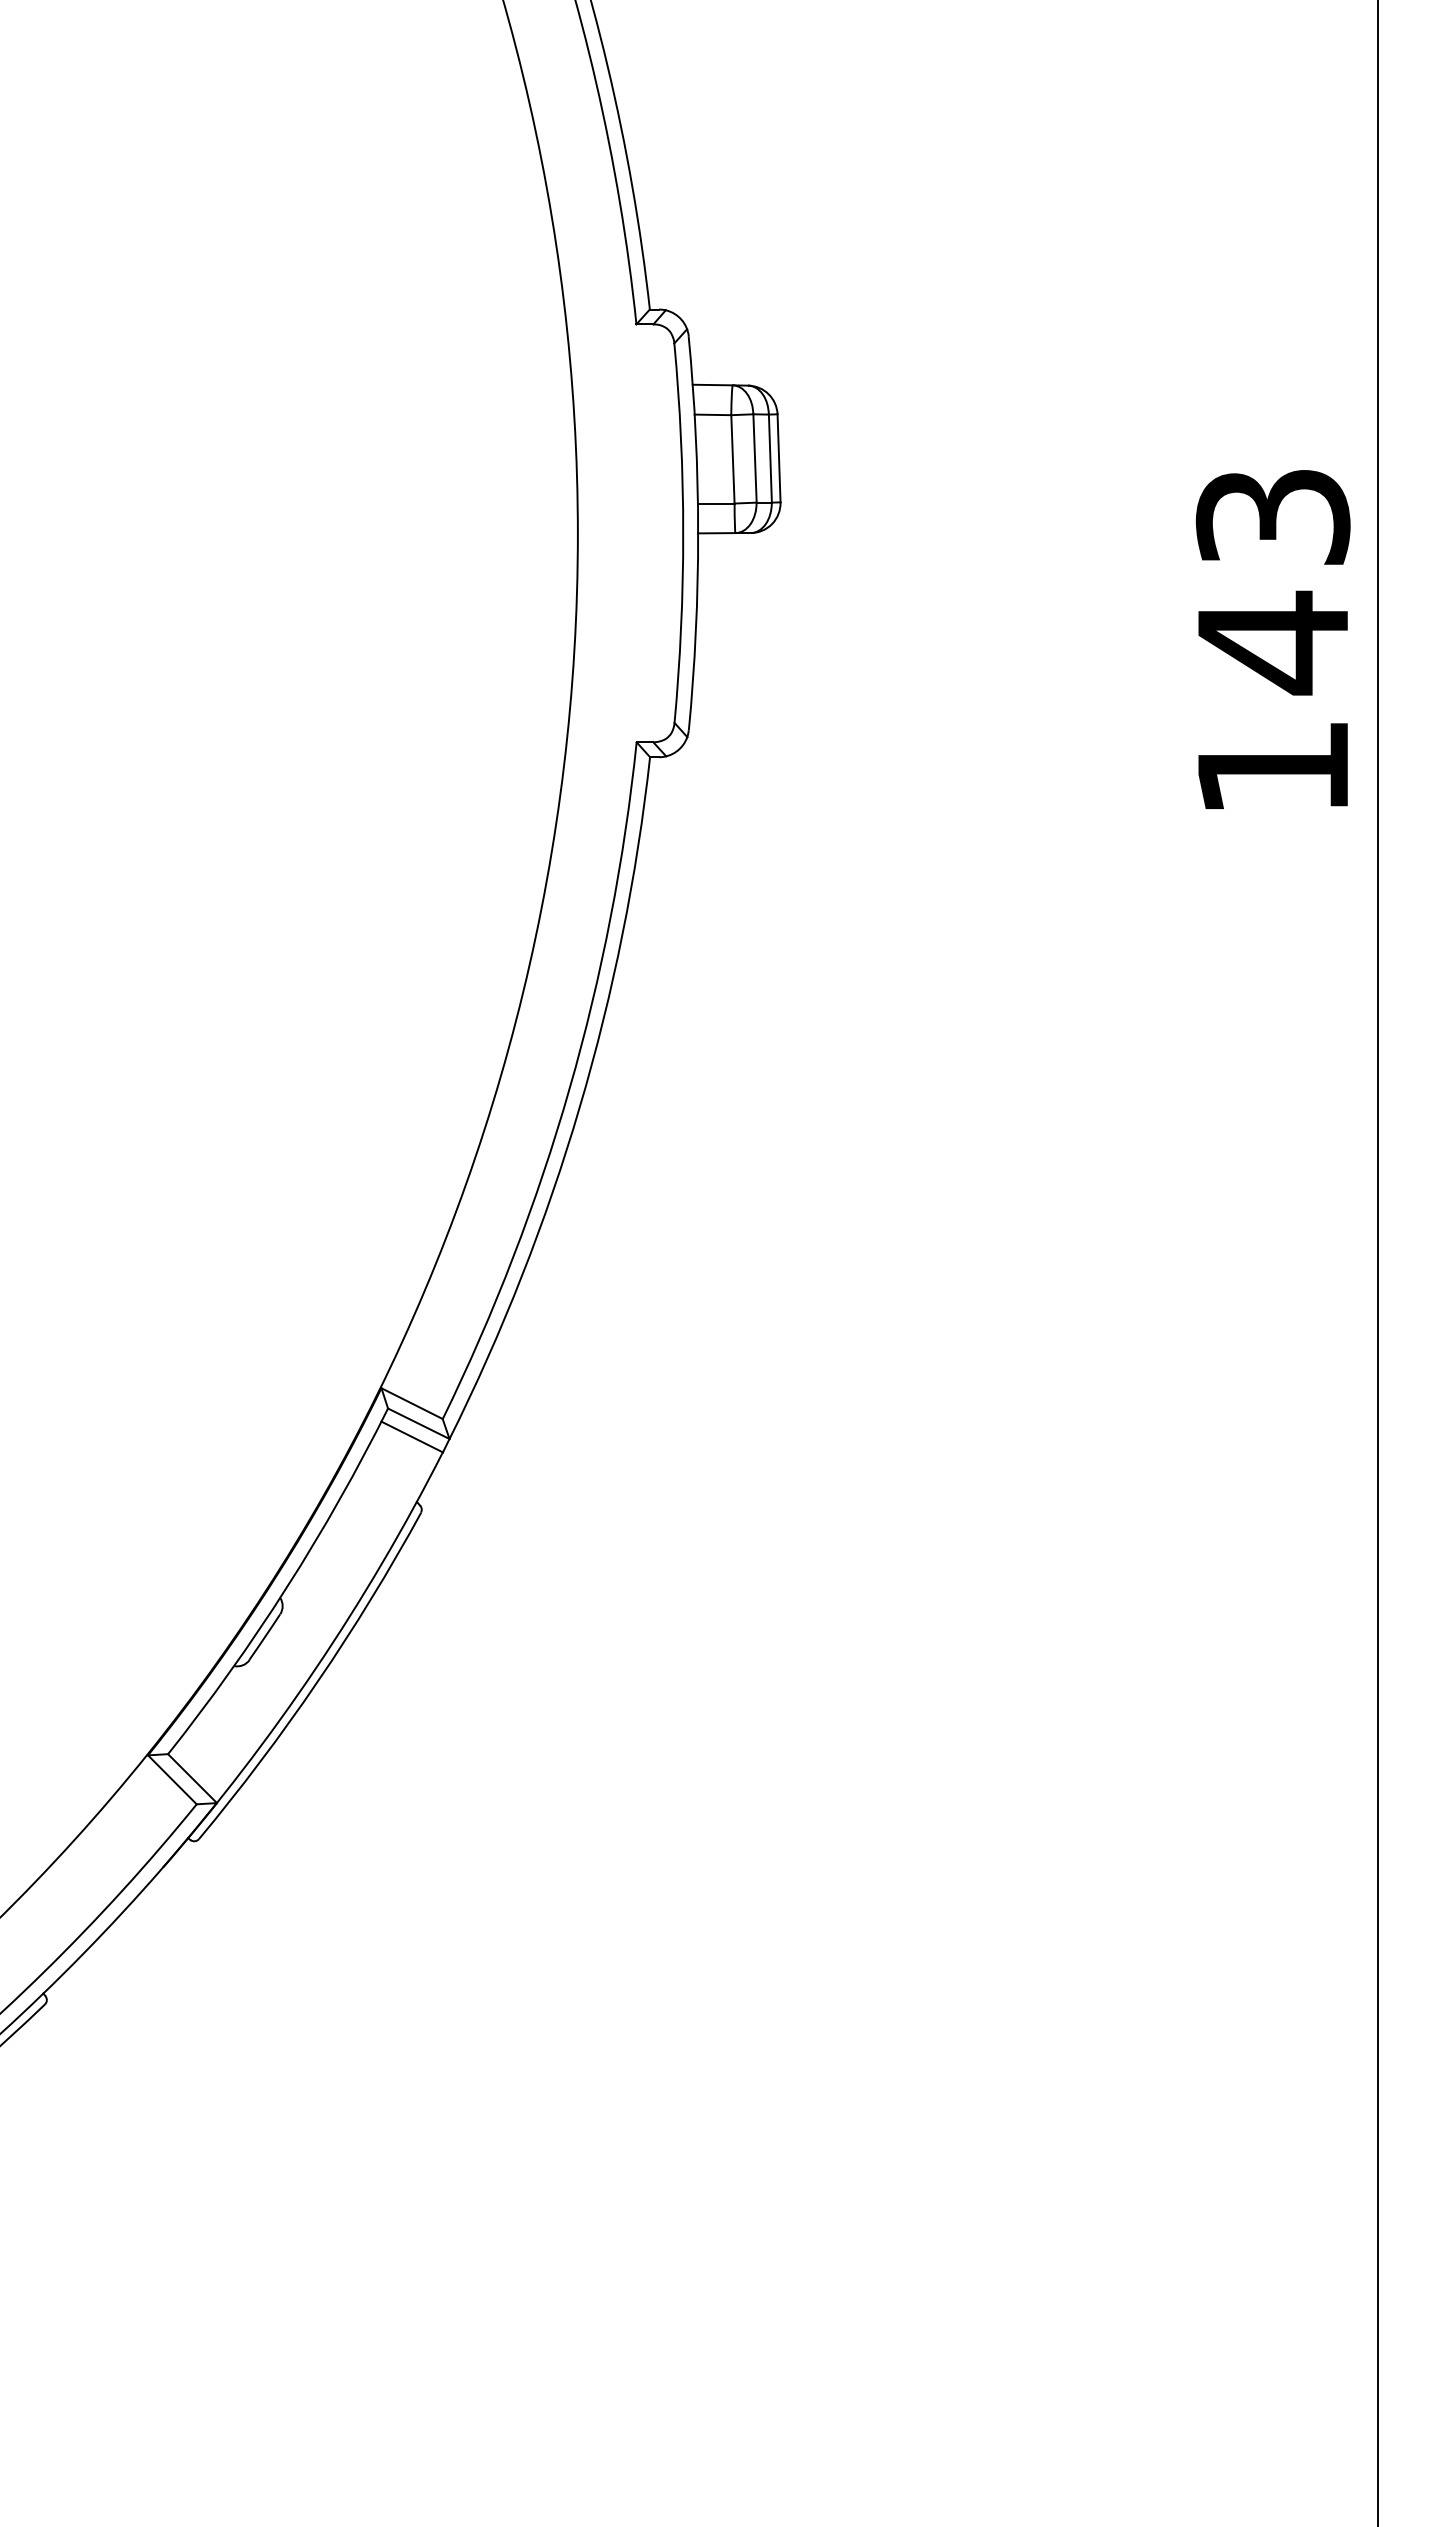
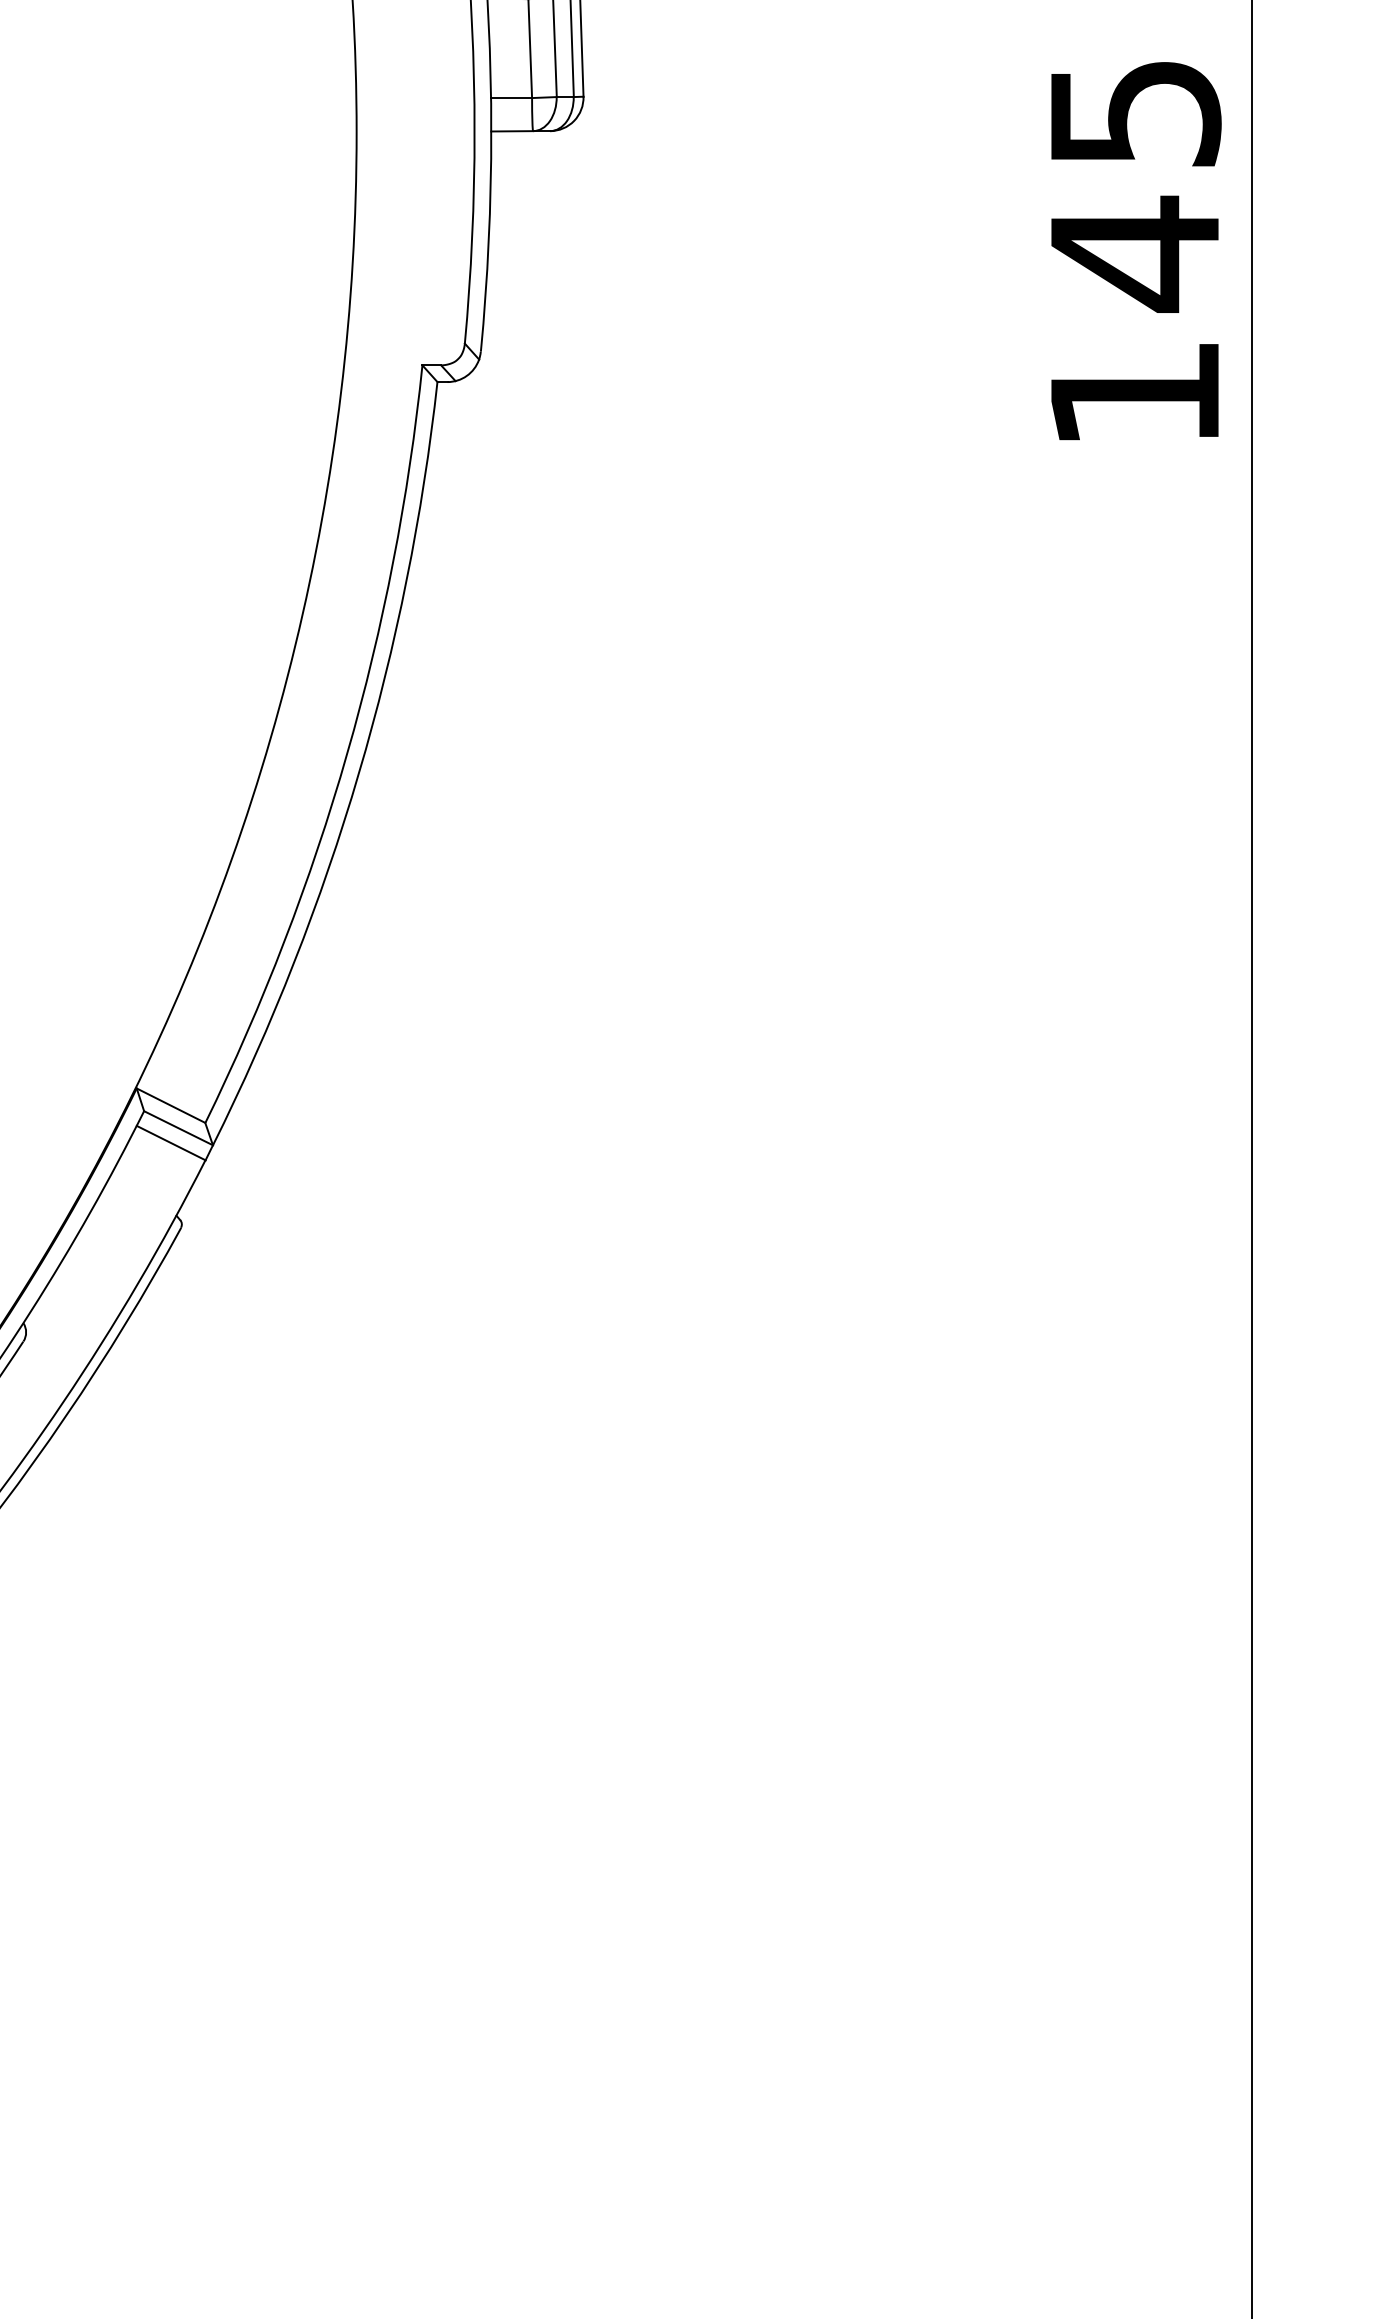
text: (1272, 517) -> (1134, 113), 143 -> 145

